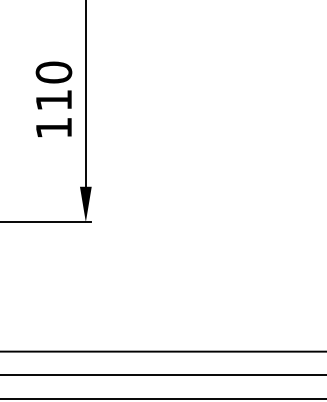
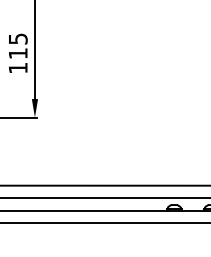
text: (52, 71) -> (17, 38), 110 -> 115

